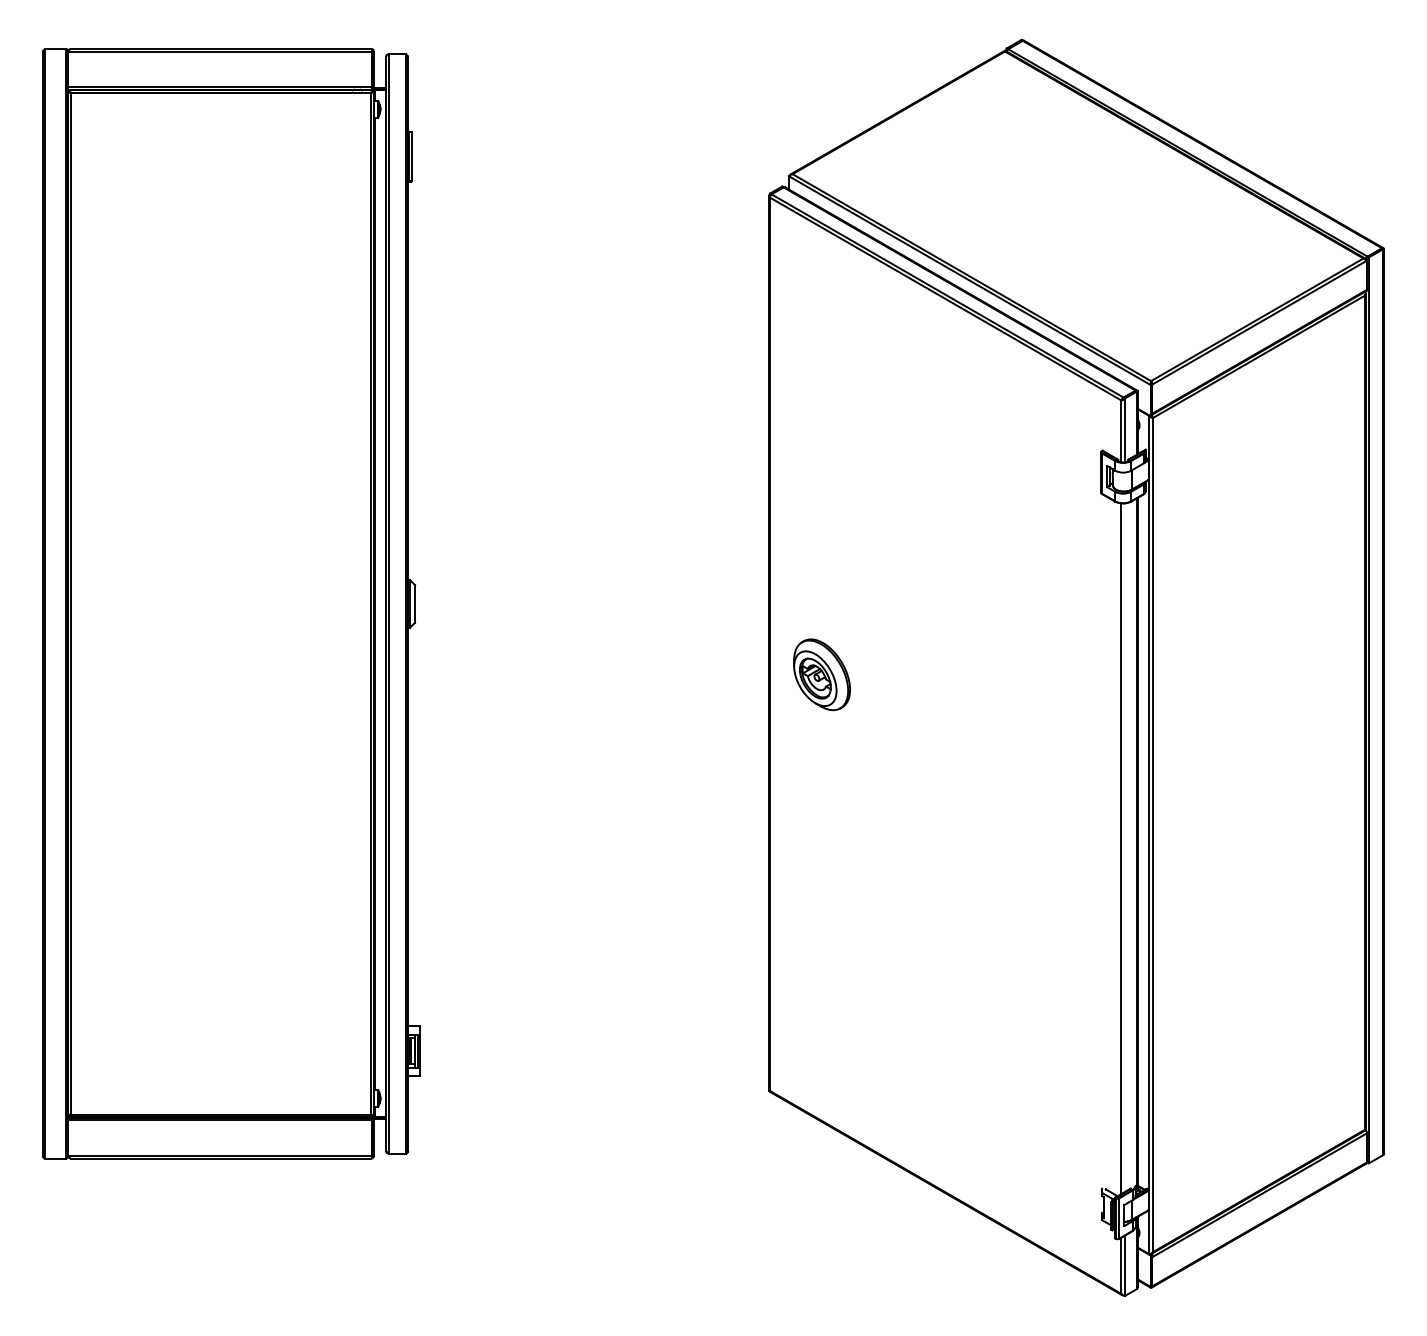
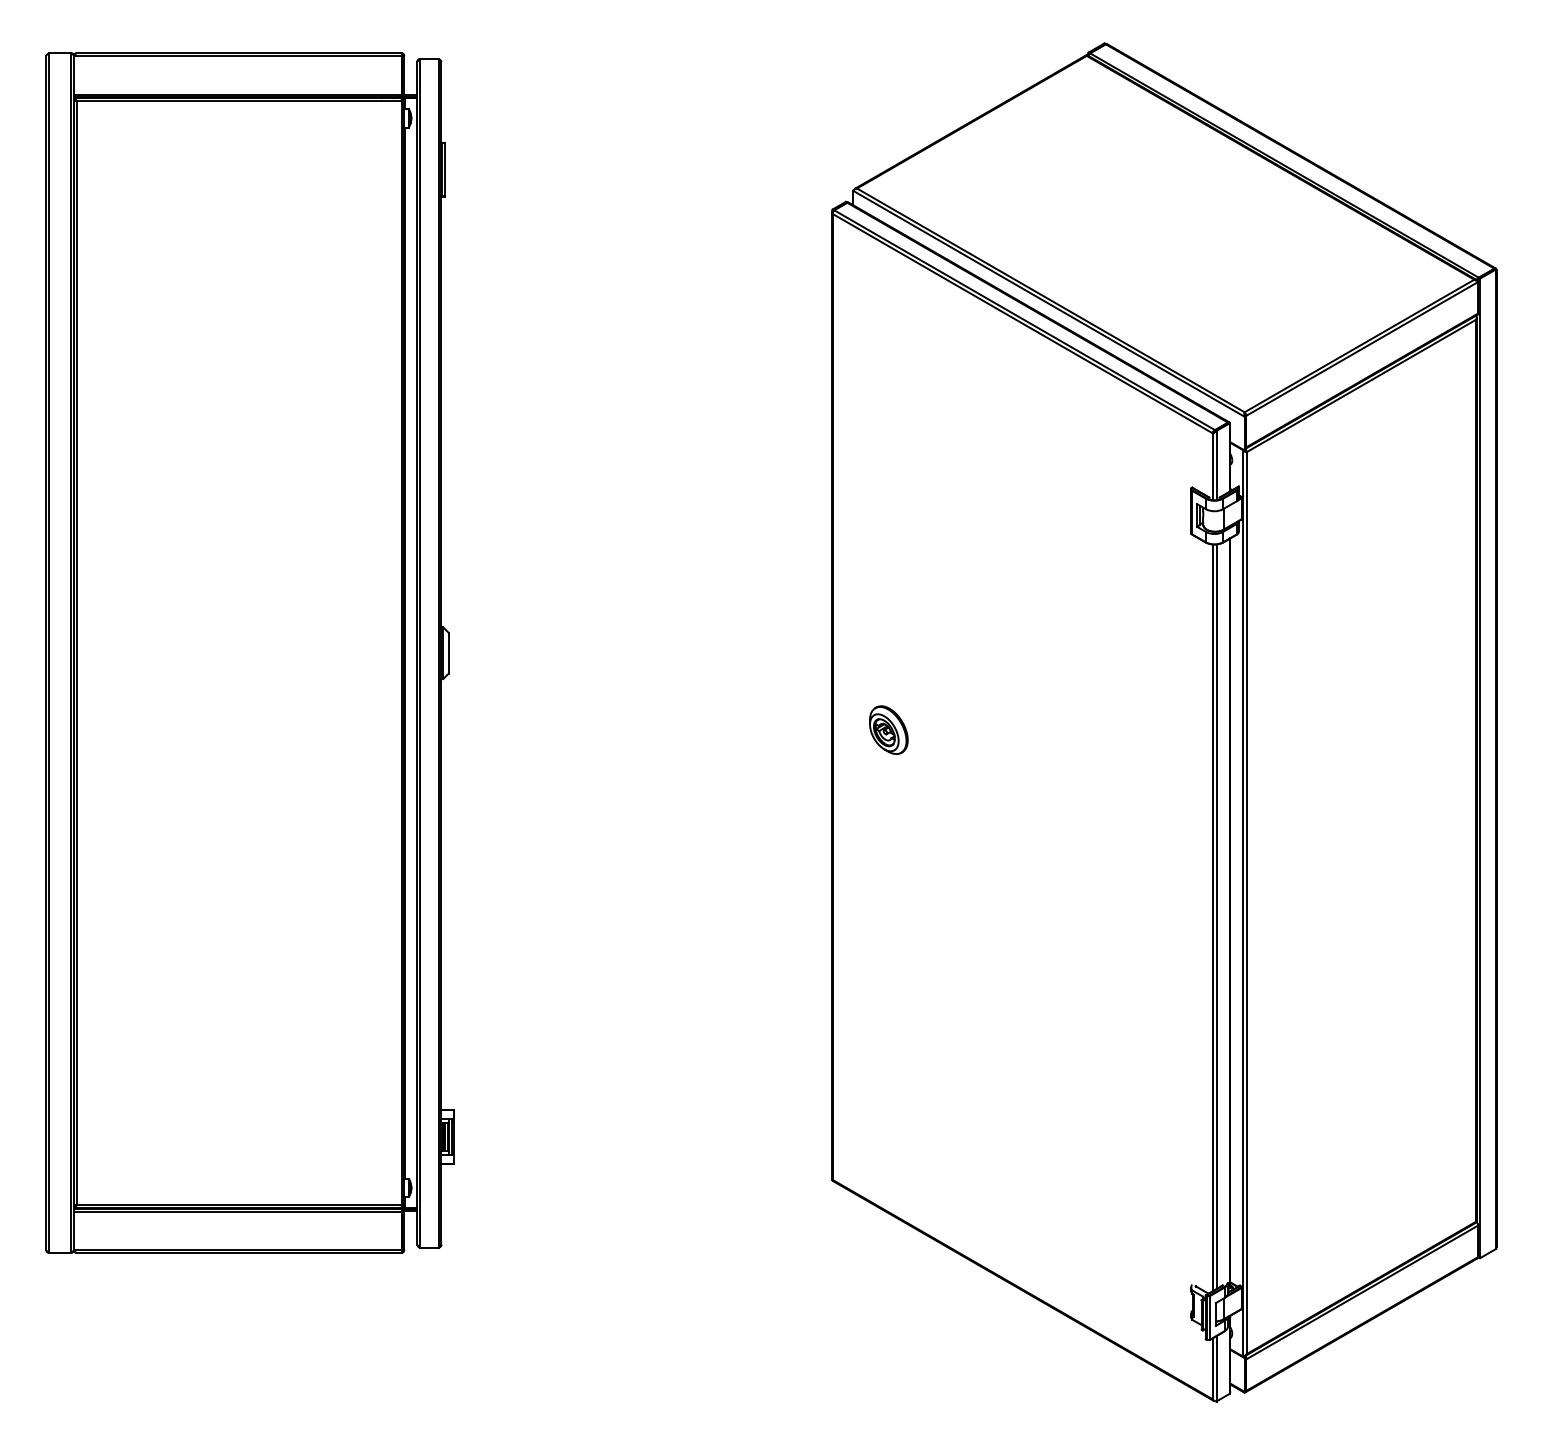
part: (821, 675) -> (888, 730), size x0.62
line: (1125, 847) -> (1216, 916), added

